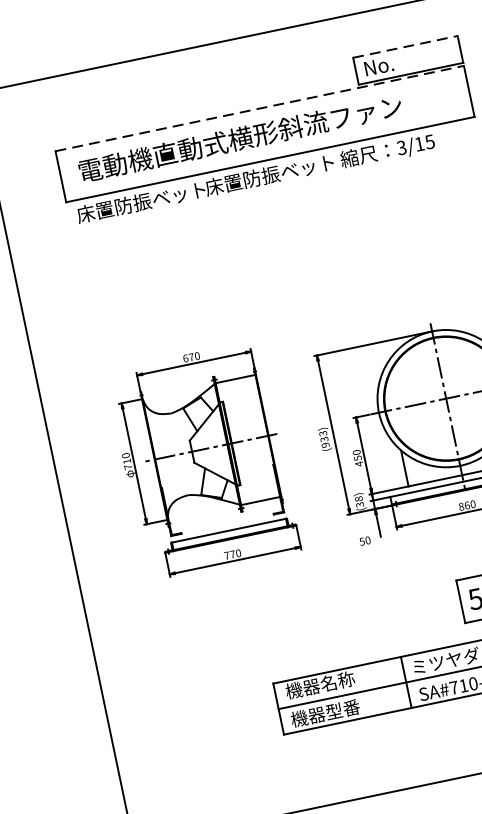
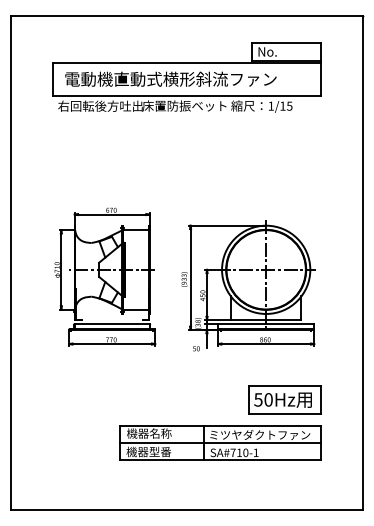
line: (406, 47) -> (287, 43), dashed -> solid
line: (260, 107) -> (187, 62), dashed -> solid
text: (400, 147) -> (270, 105), 3/15 -> 1/15
text: (141, 201) -> (100, 105), 床置防振ベット -> 右回転後方吐出

